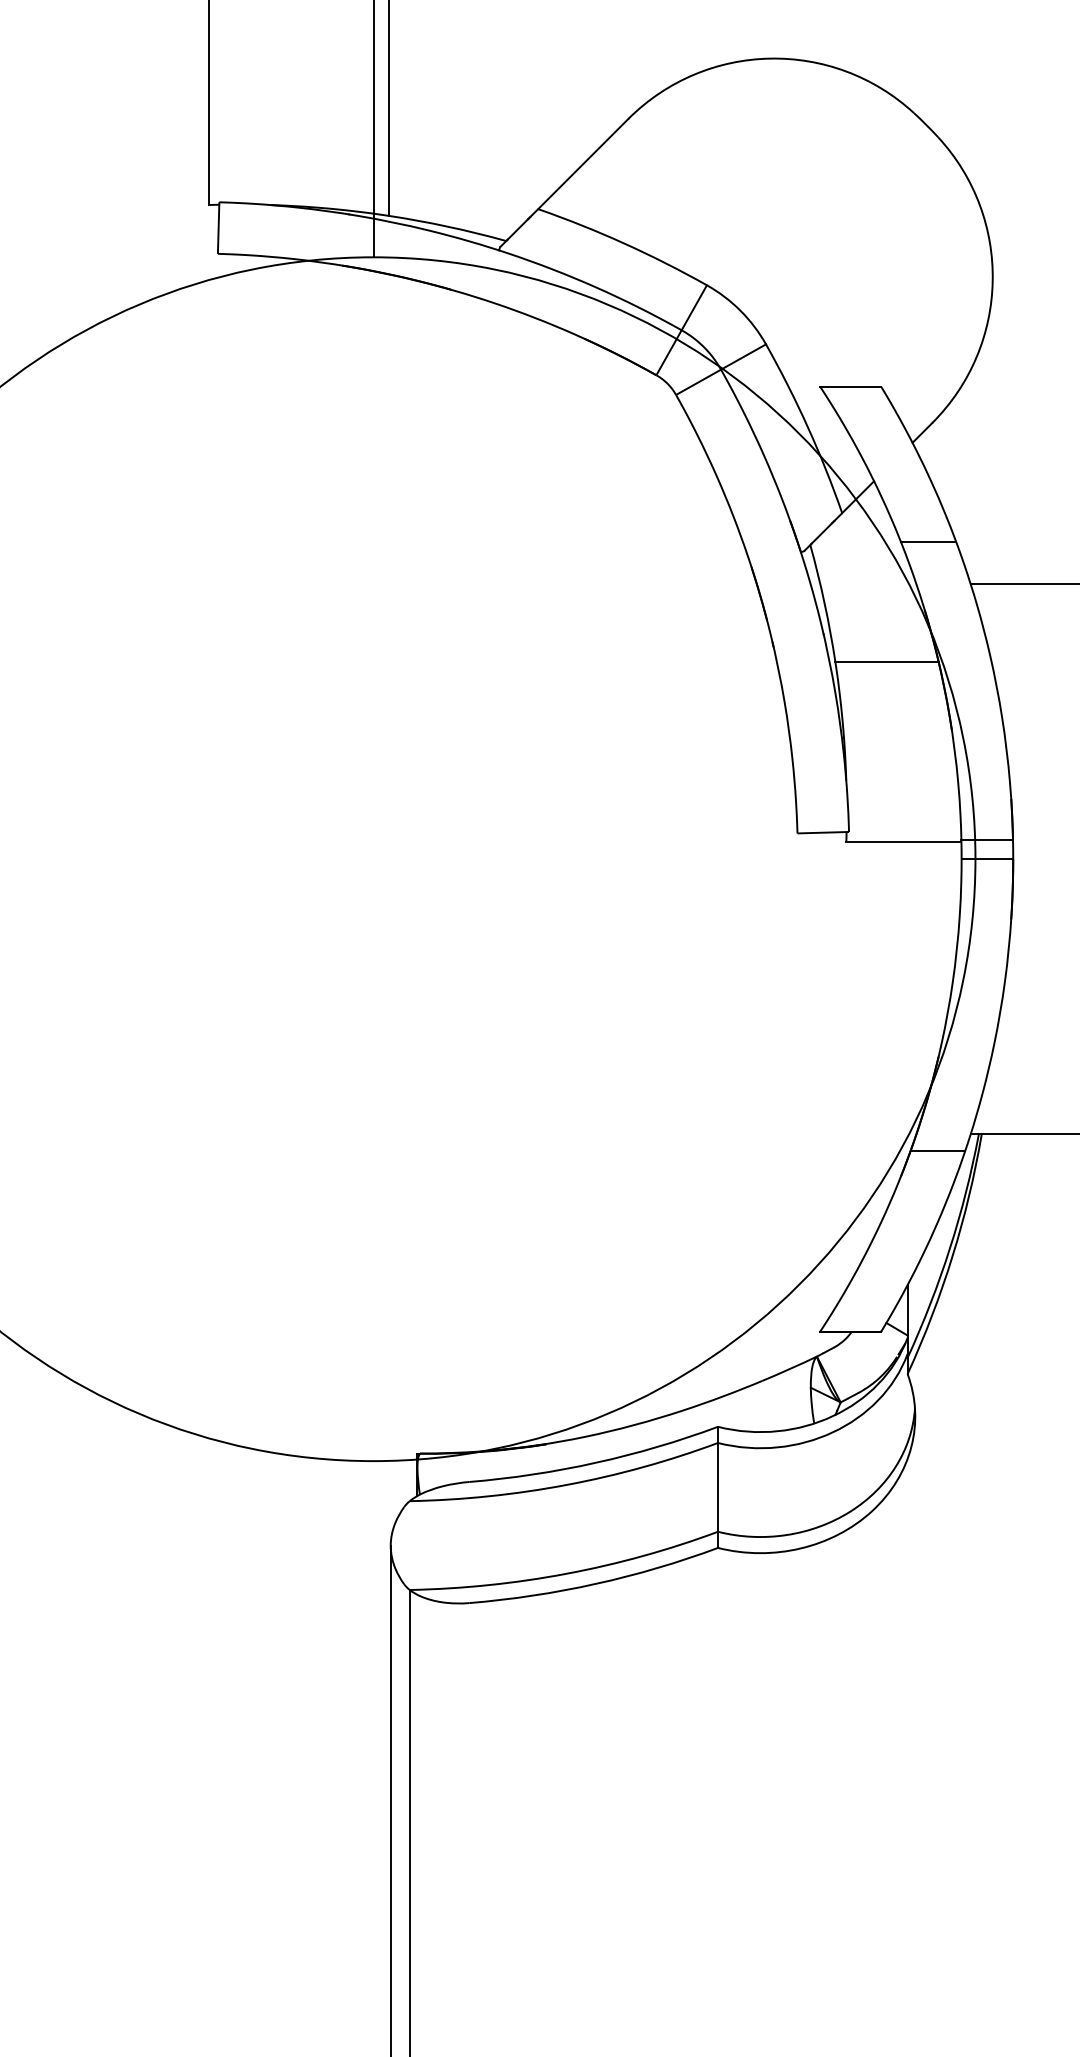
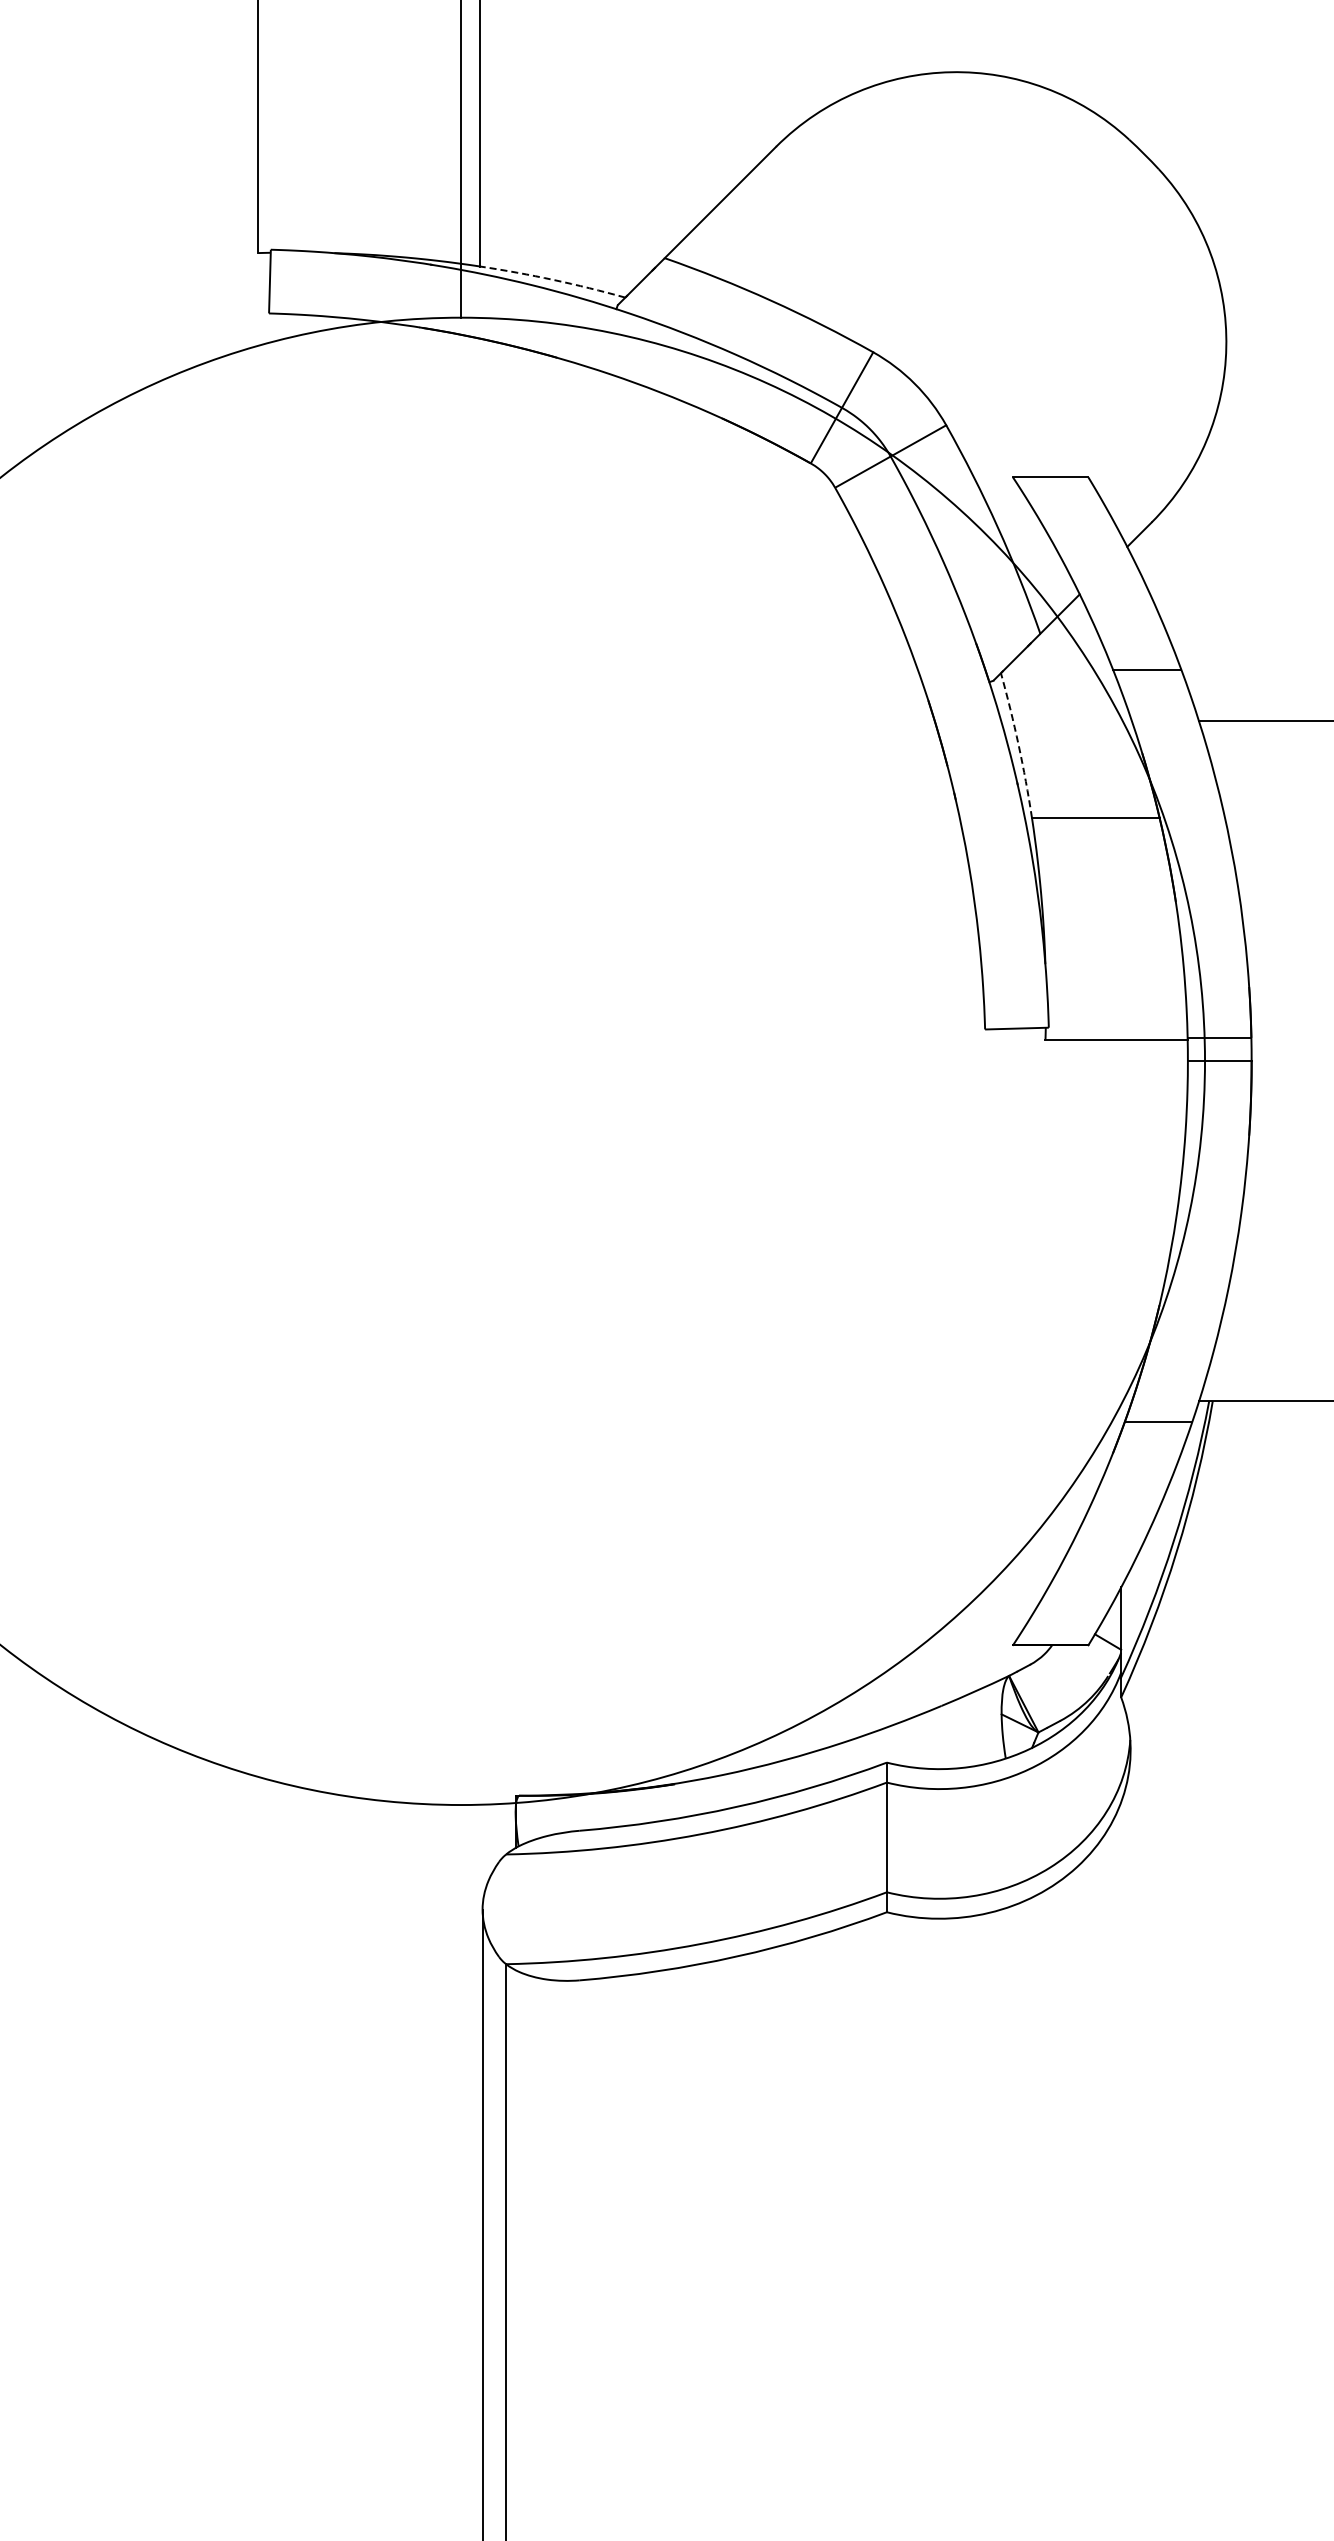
arc: (448, 226) -> (553, 279), solid -> dashed
arc: (824, 603) -> (1018, 745), solid -> dashed

